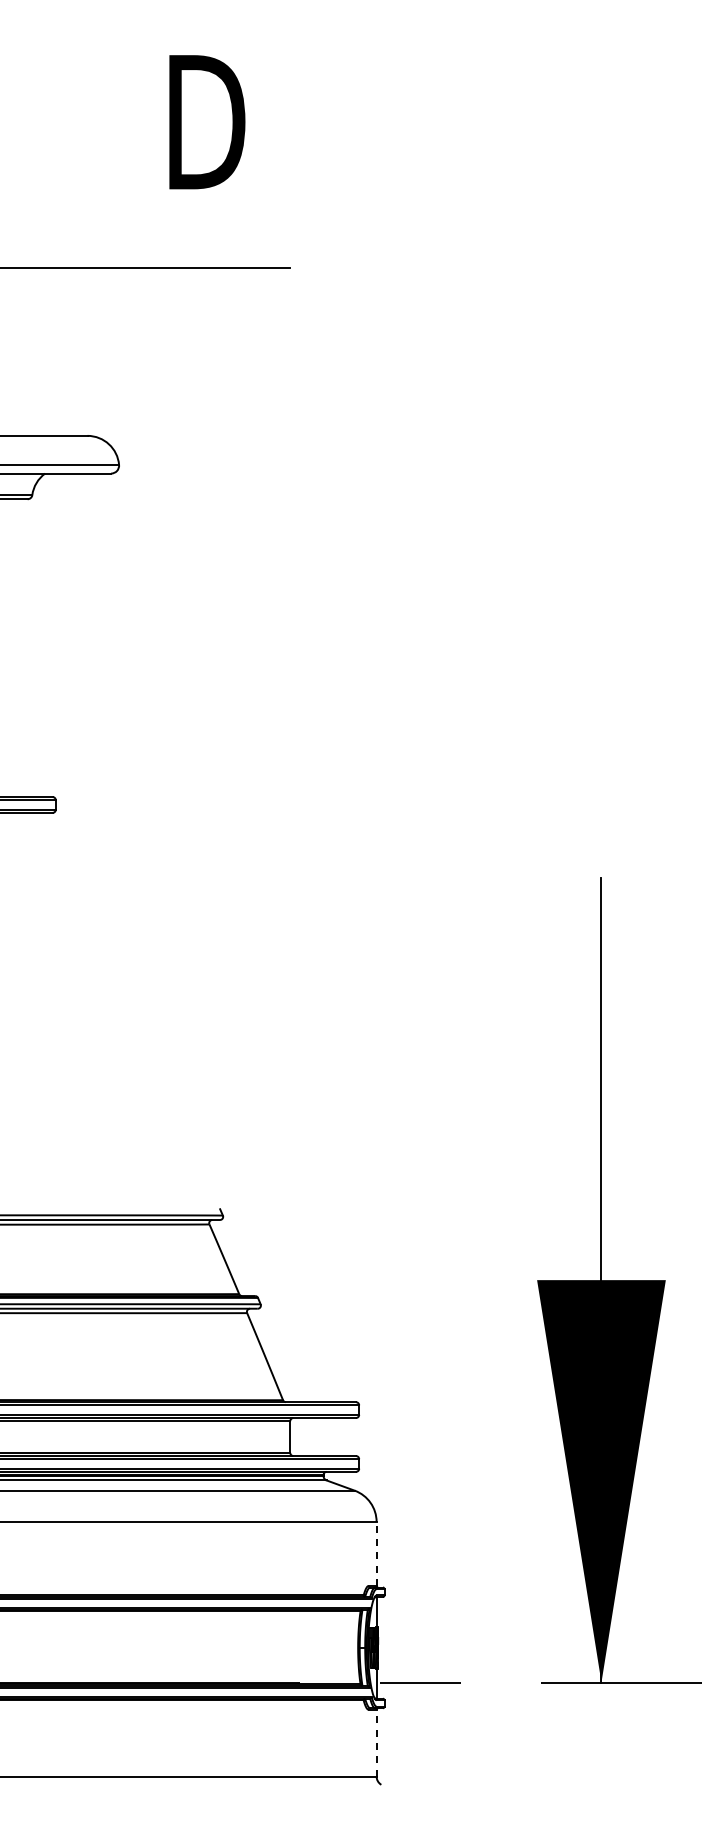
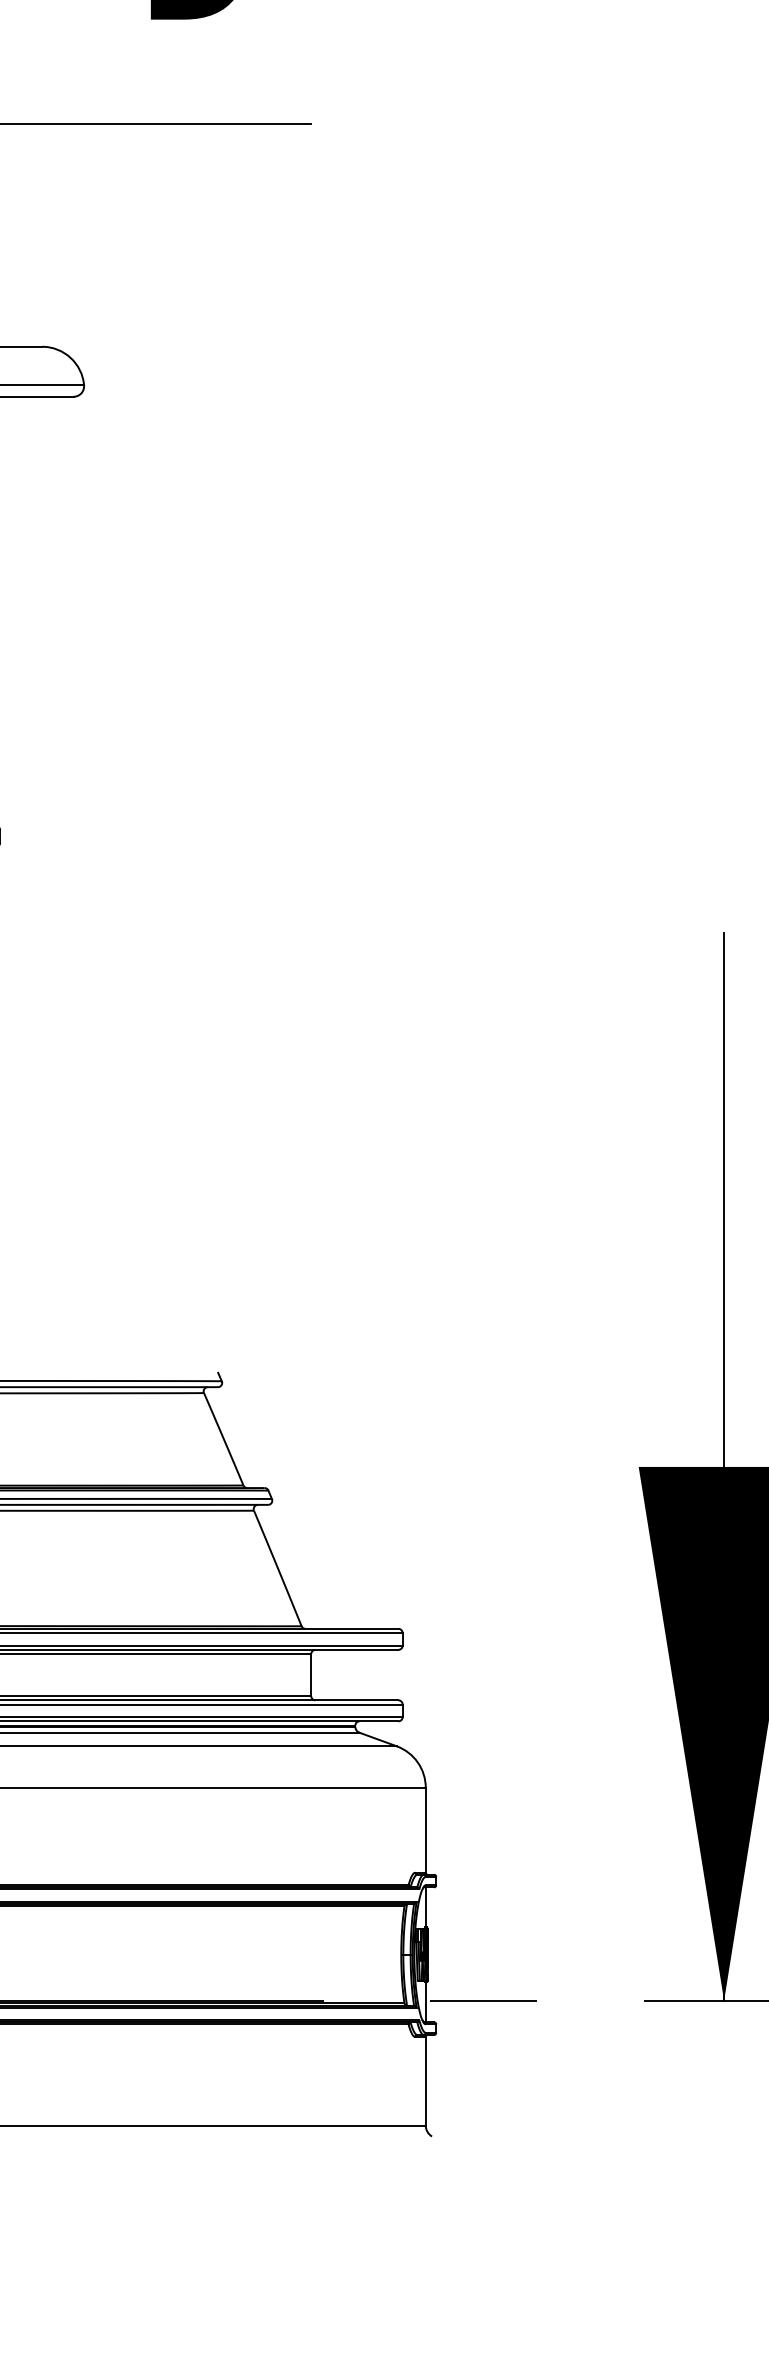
line: (376, 1553) -> (425, 1829), dashed -> solid
line: (376, 1742) -> (425, 2080), dashed -> solid

